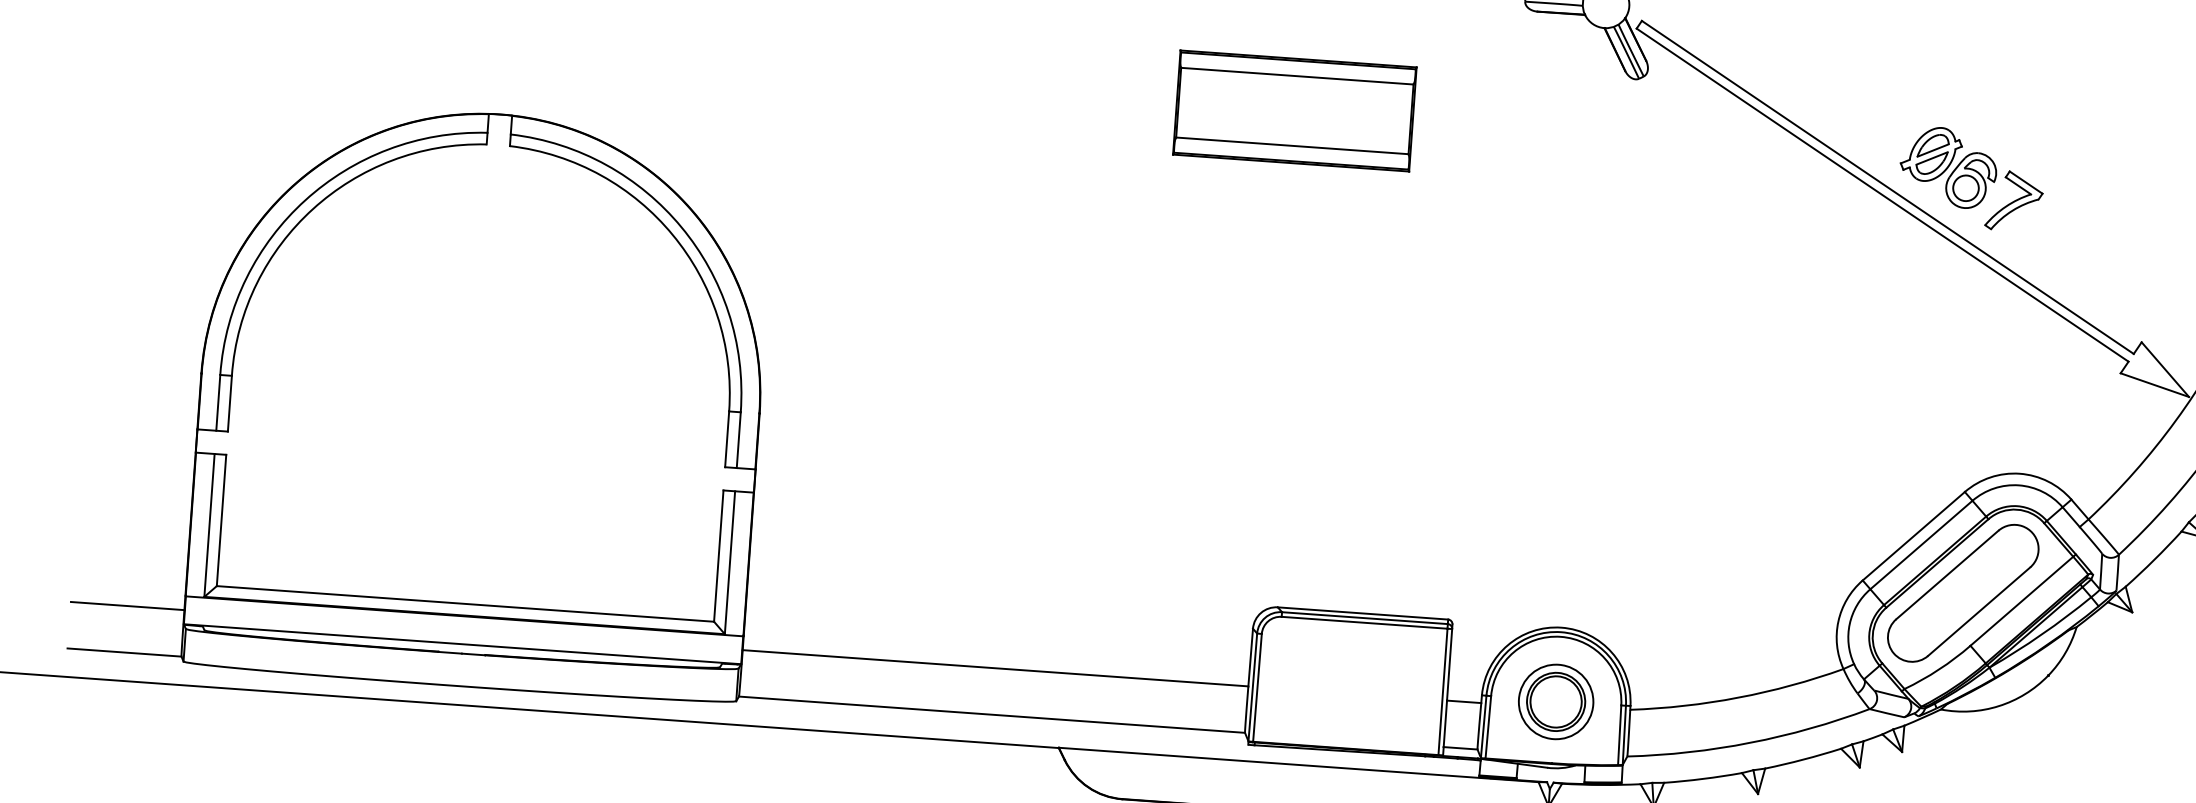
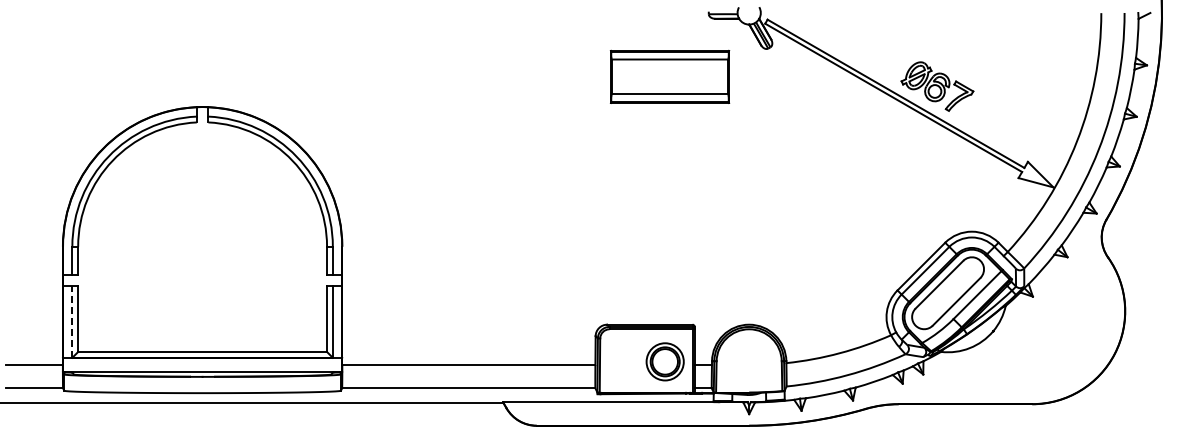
part: (1293, 110) -> (669, 76), moved
line: (209, 526) -> (72, 322), solid -> dashed
part: (1554, 701) -> (664, 361), moved

